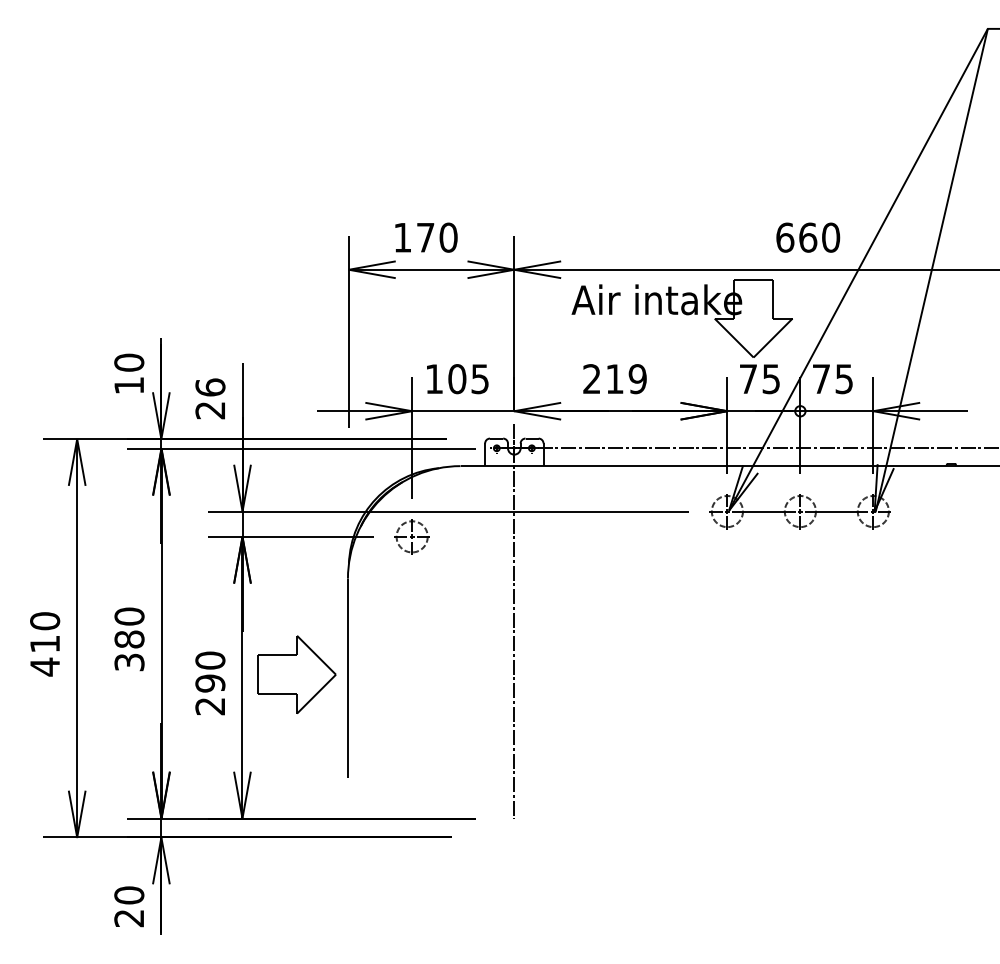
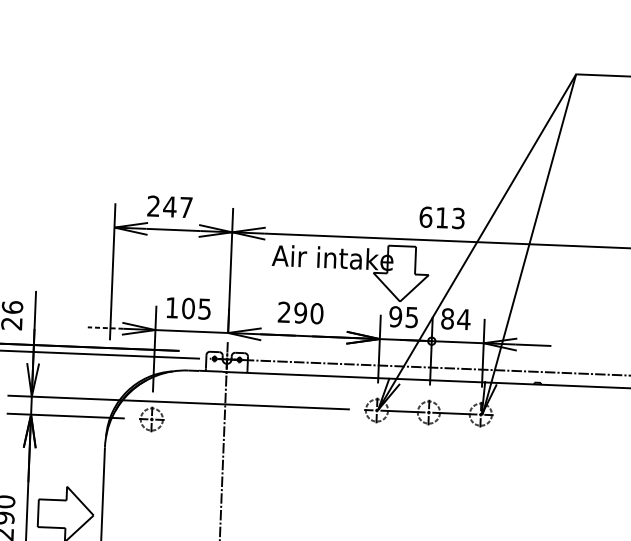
text: (425, 237) -> (169, 206), 170 -> 247
text: (819, 237) -> (450, 218), 660 -> 613
text: (625, 379) -> (308, 313), 219 -> 290
text: (748, 379) -> (395, 317), 75 -> 95
text: (832, 379) -> (455, 319), 75 -> 84
line: (341, 411) -> (105, 328), solid -> dashed

